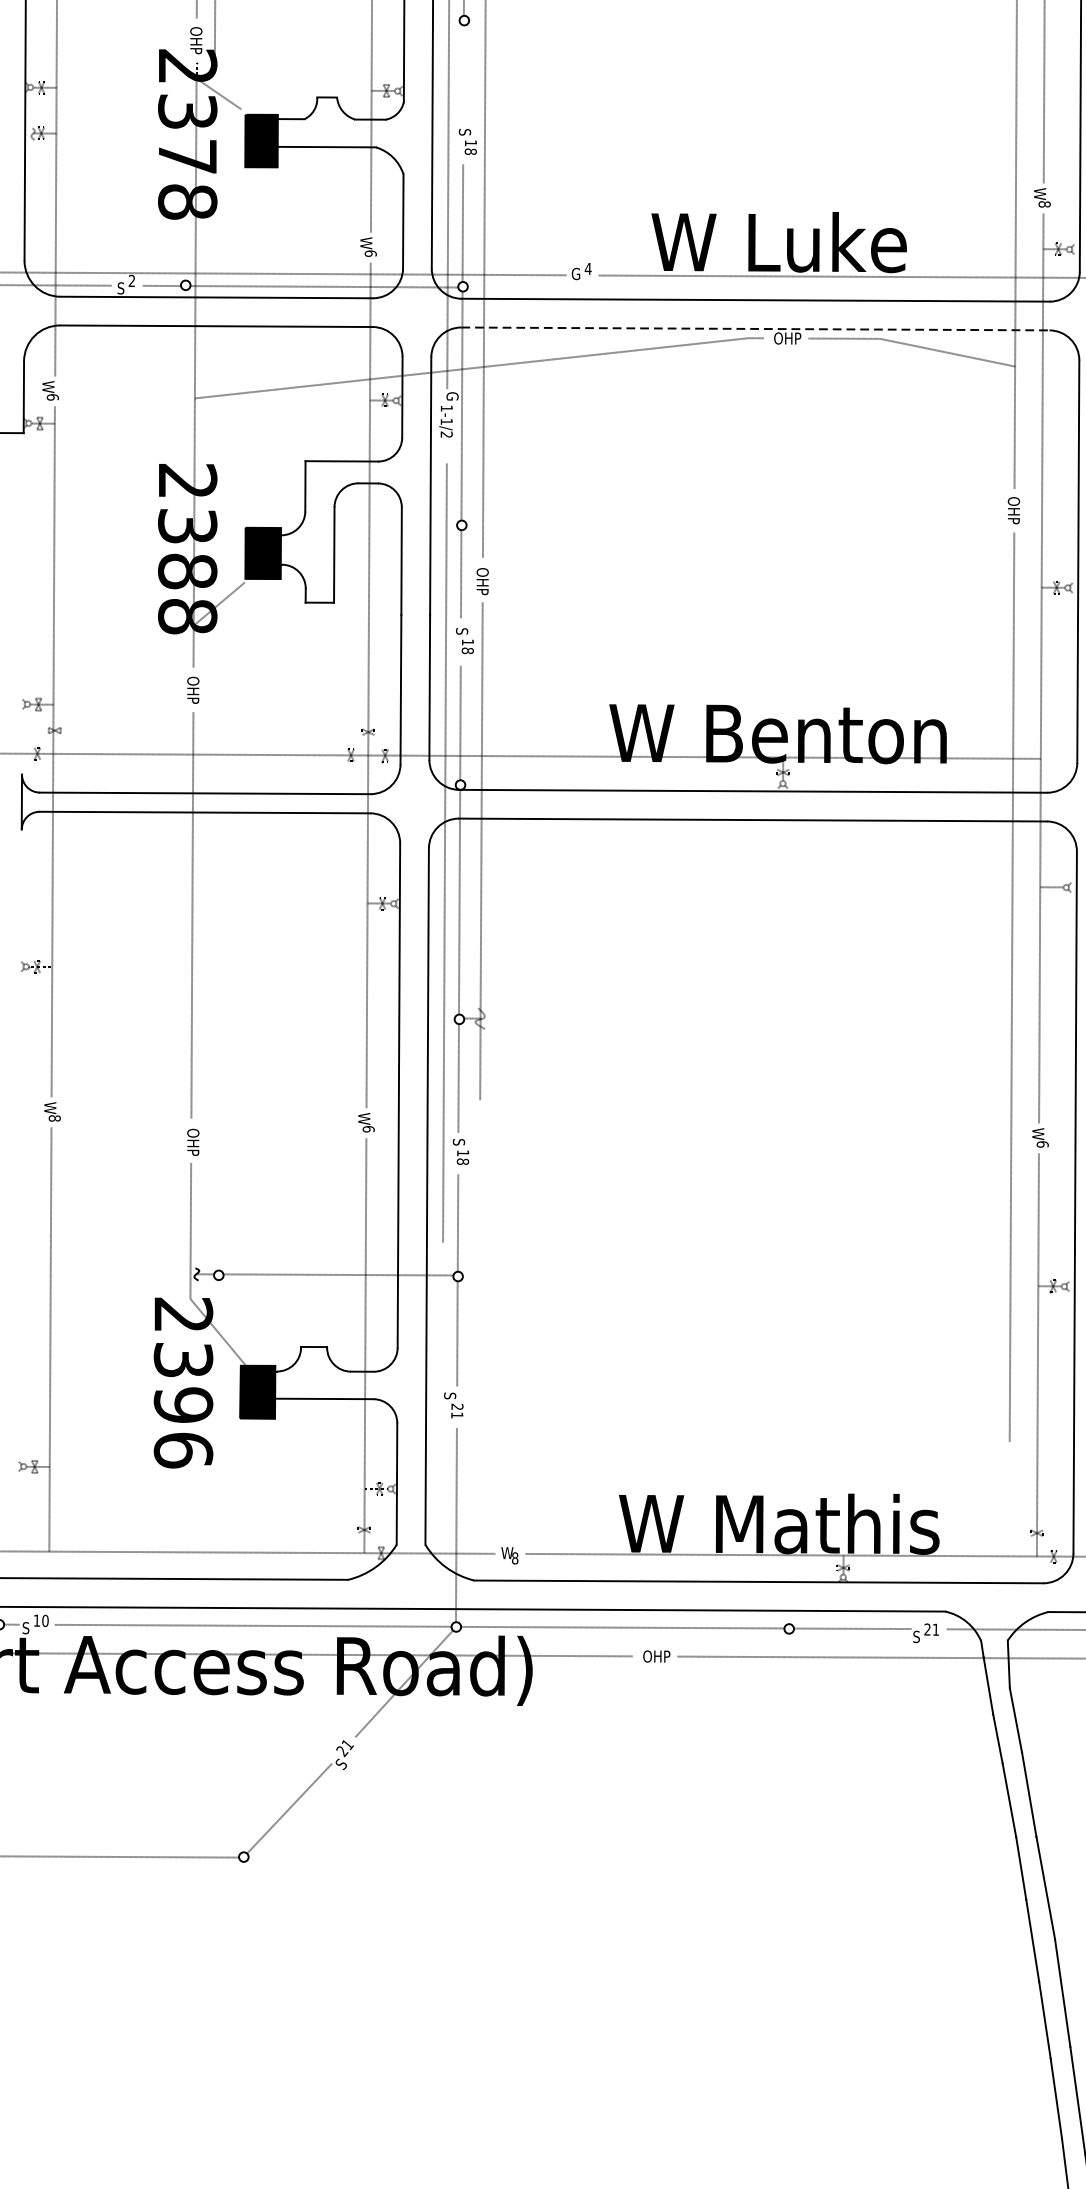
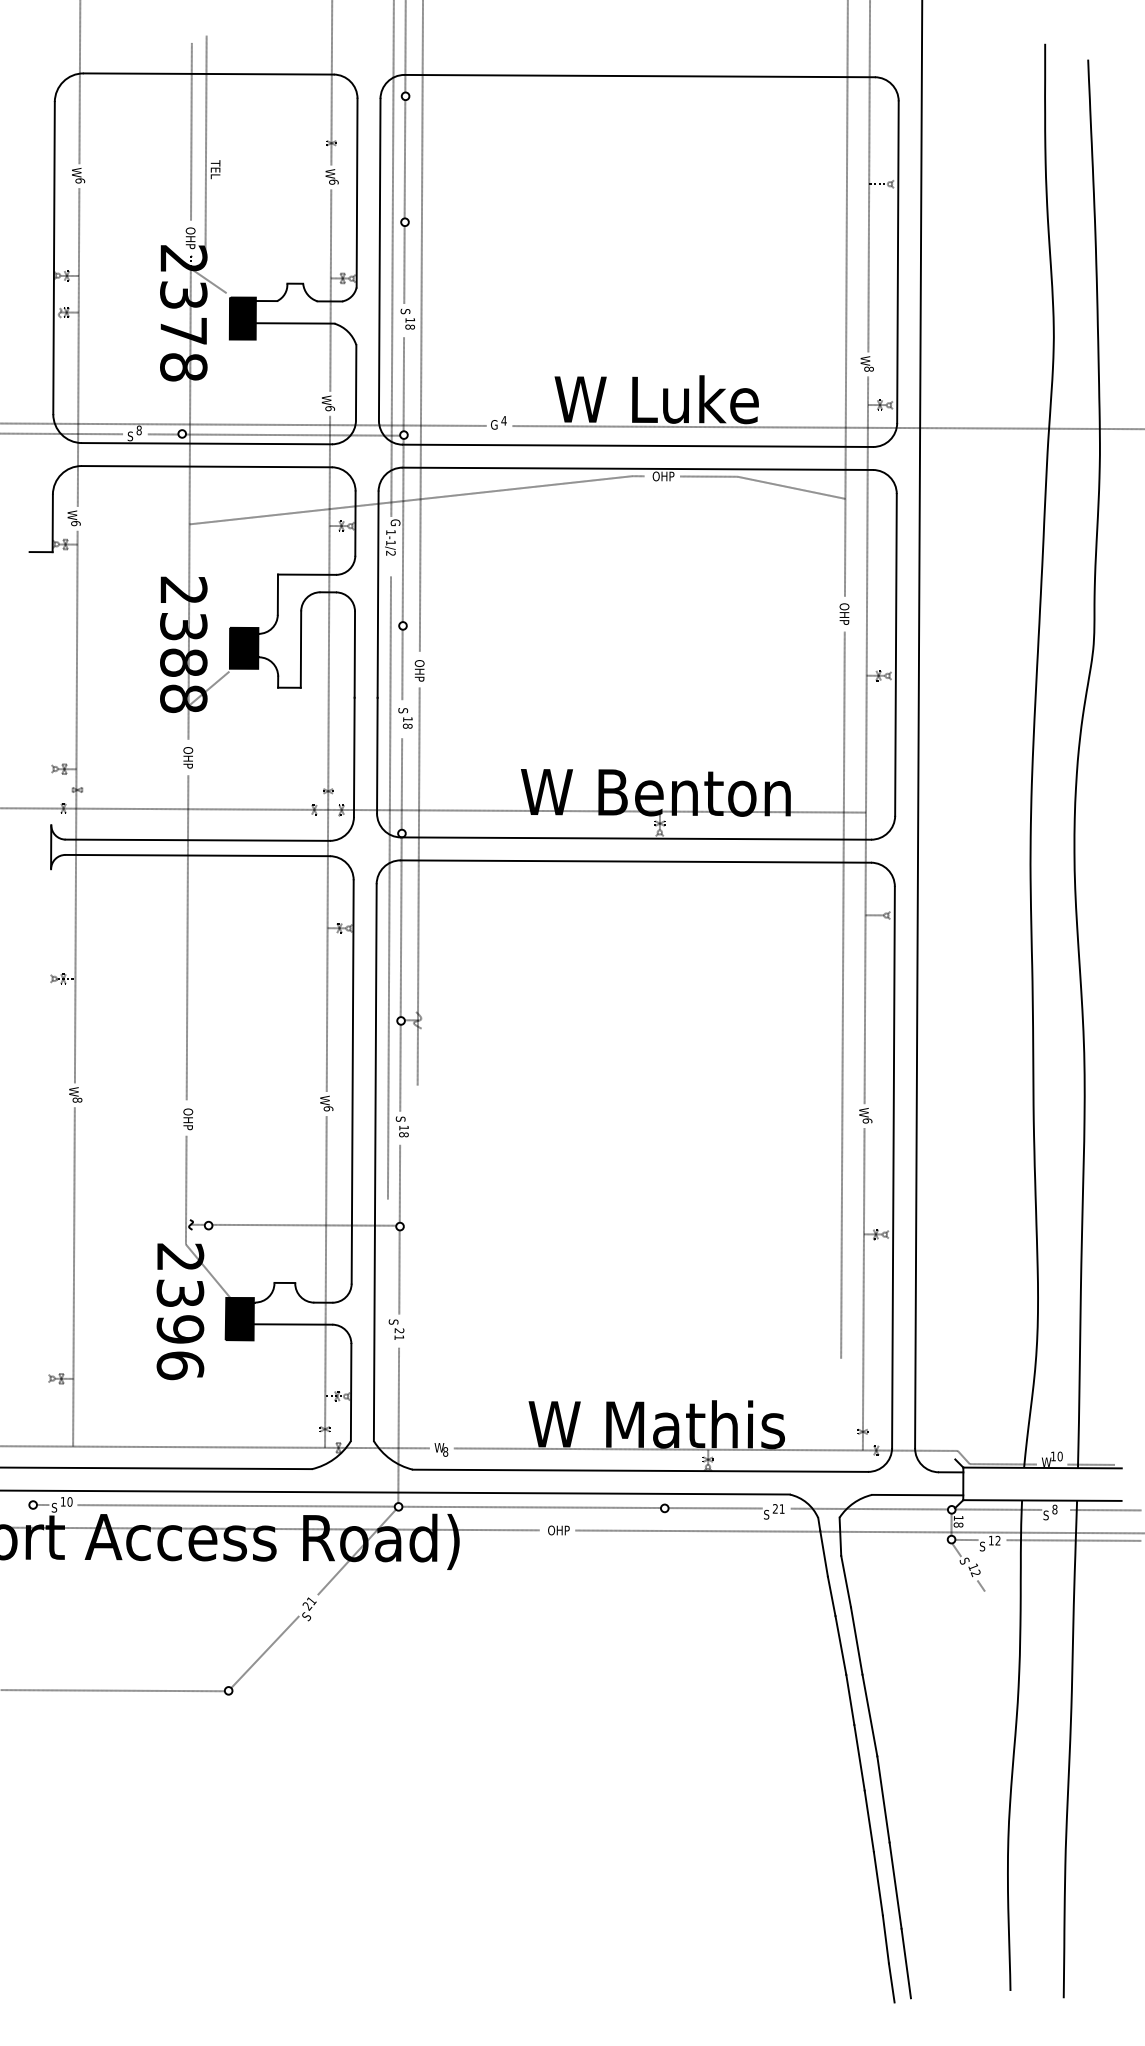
line: (463, 74) -> (404, 265), added
text: (131, 281) -> (138, 430), 2 -> 8
line: (756, 328) -> (638, 468), dashed -> solid

